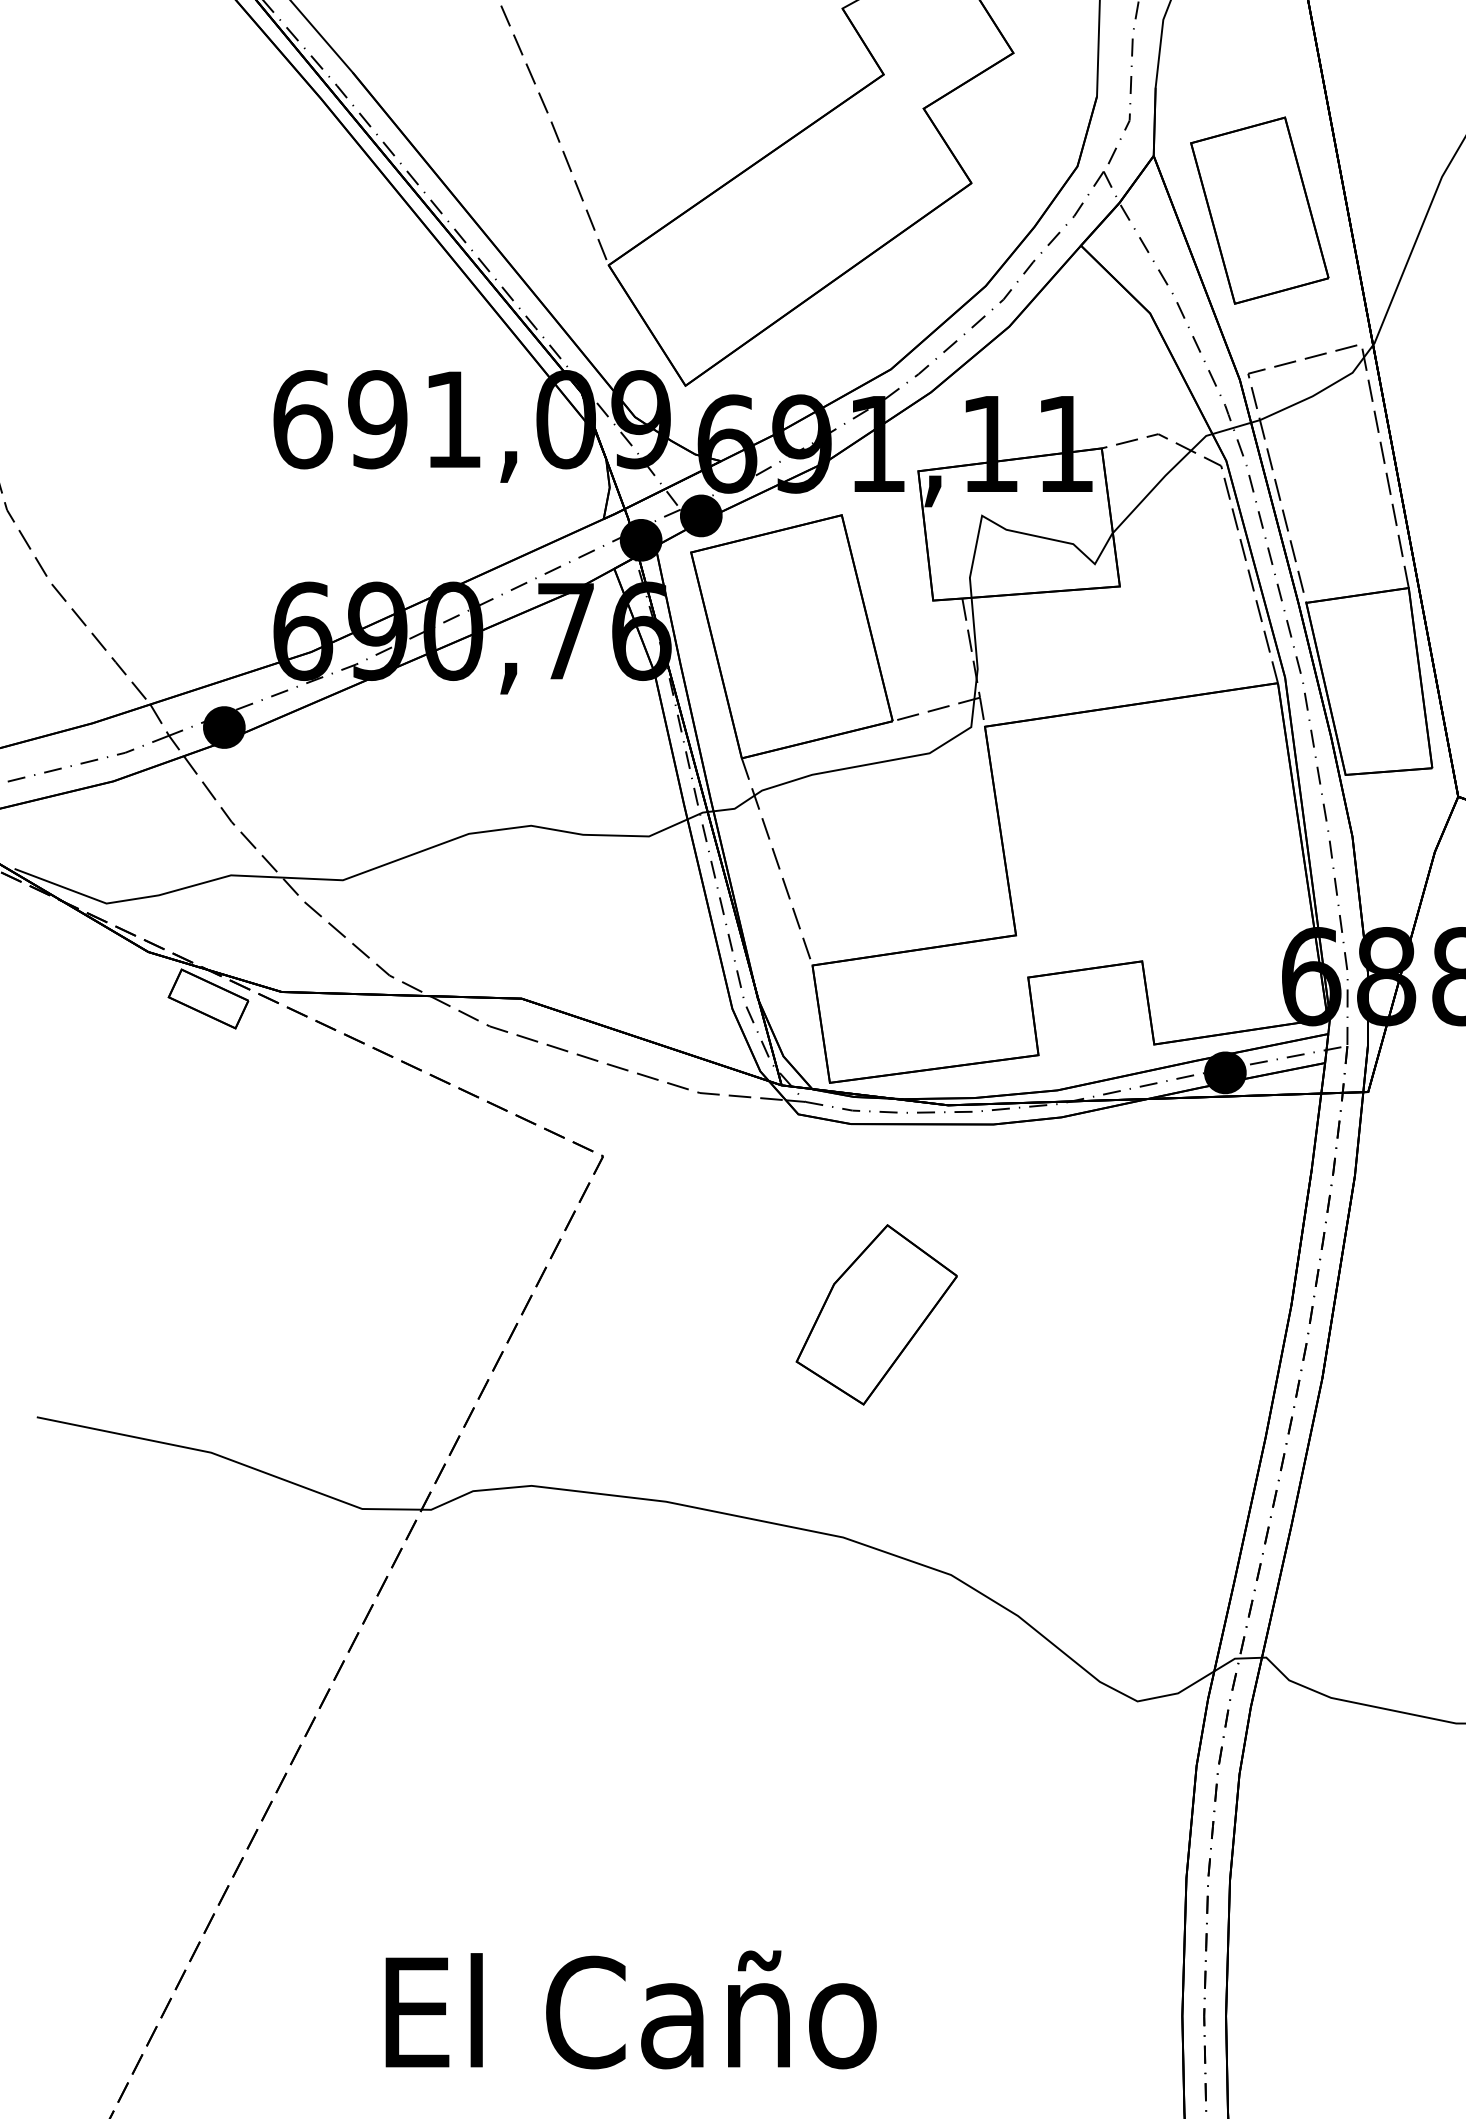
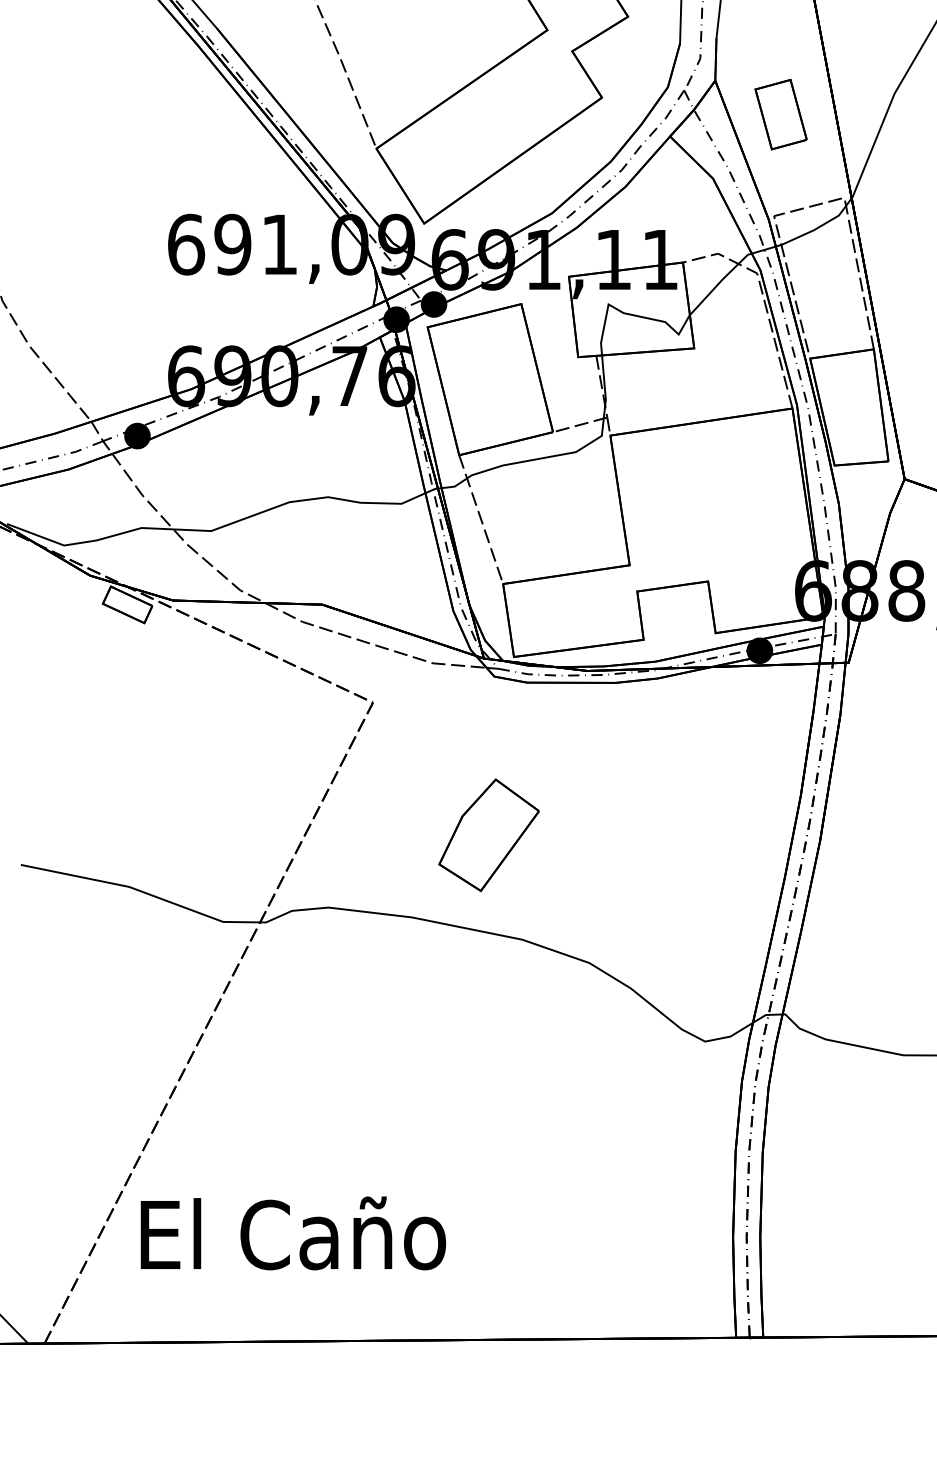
part: (1258, 210) -> (780, 114), size x0.6
part: (875, 1315) -> (488, 835), moved
text: (631, 2010) -> (293, 1233), moved

